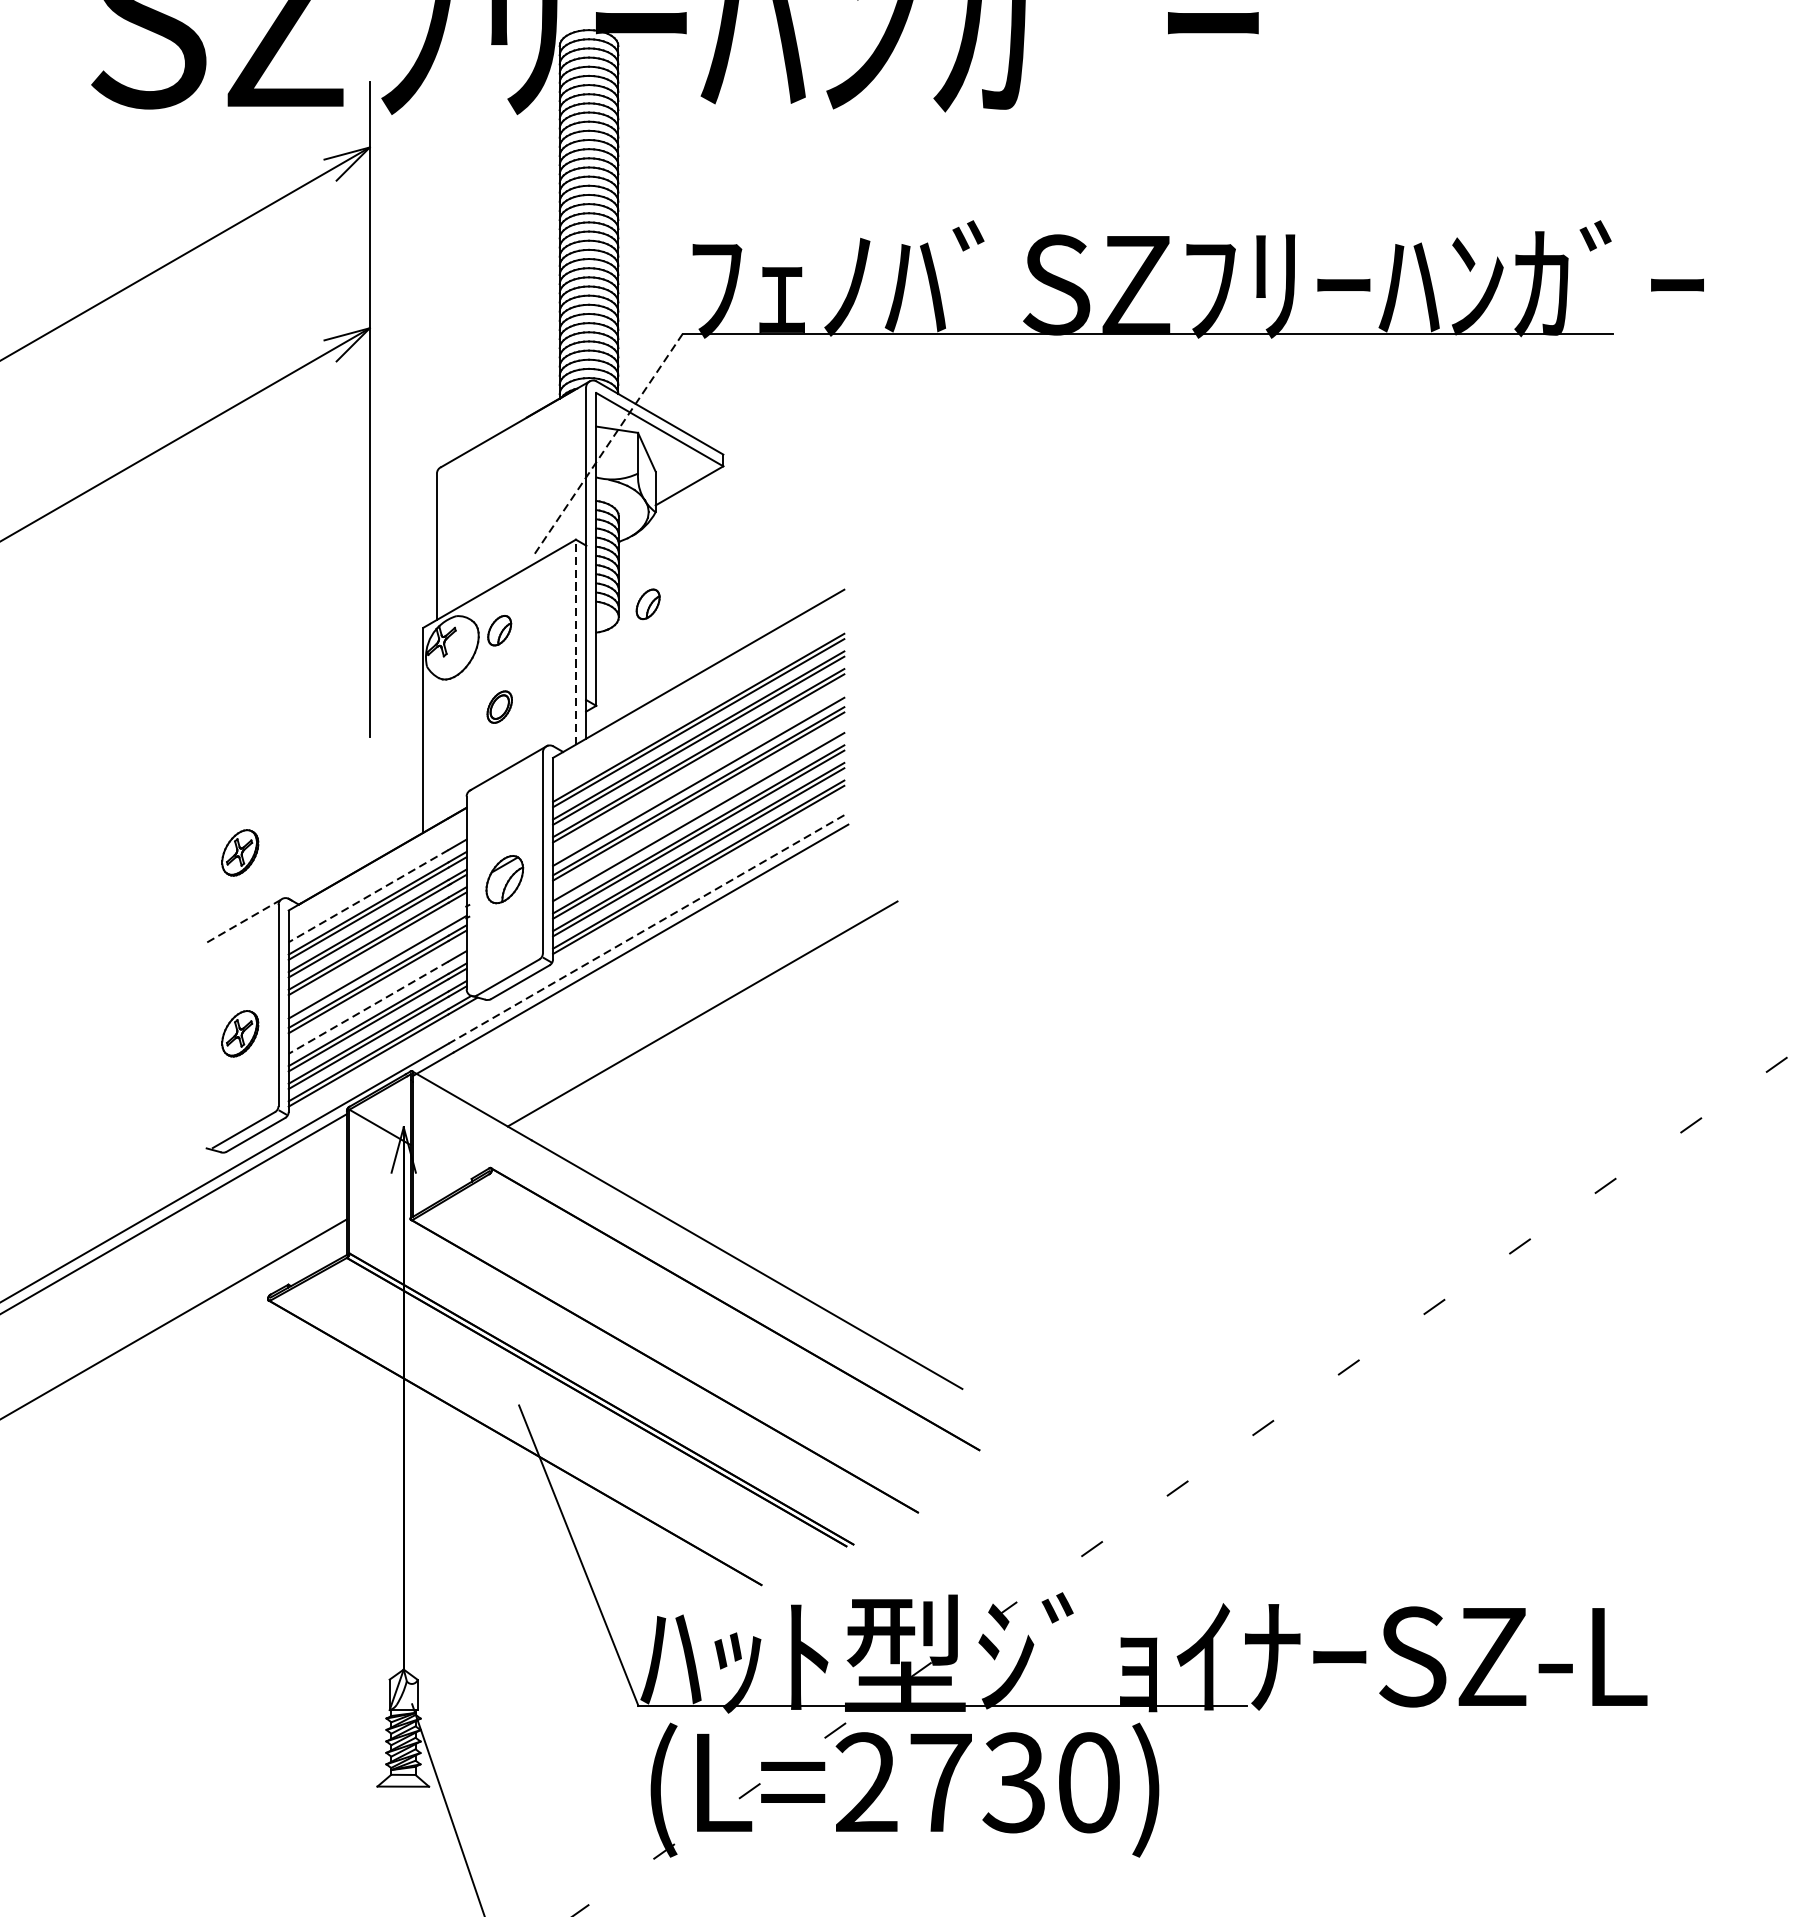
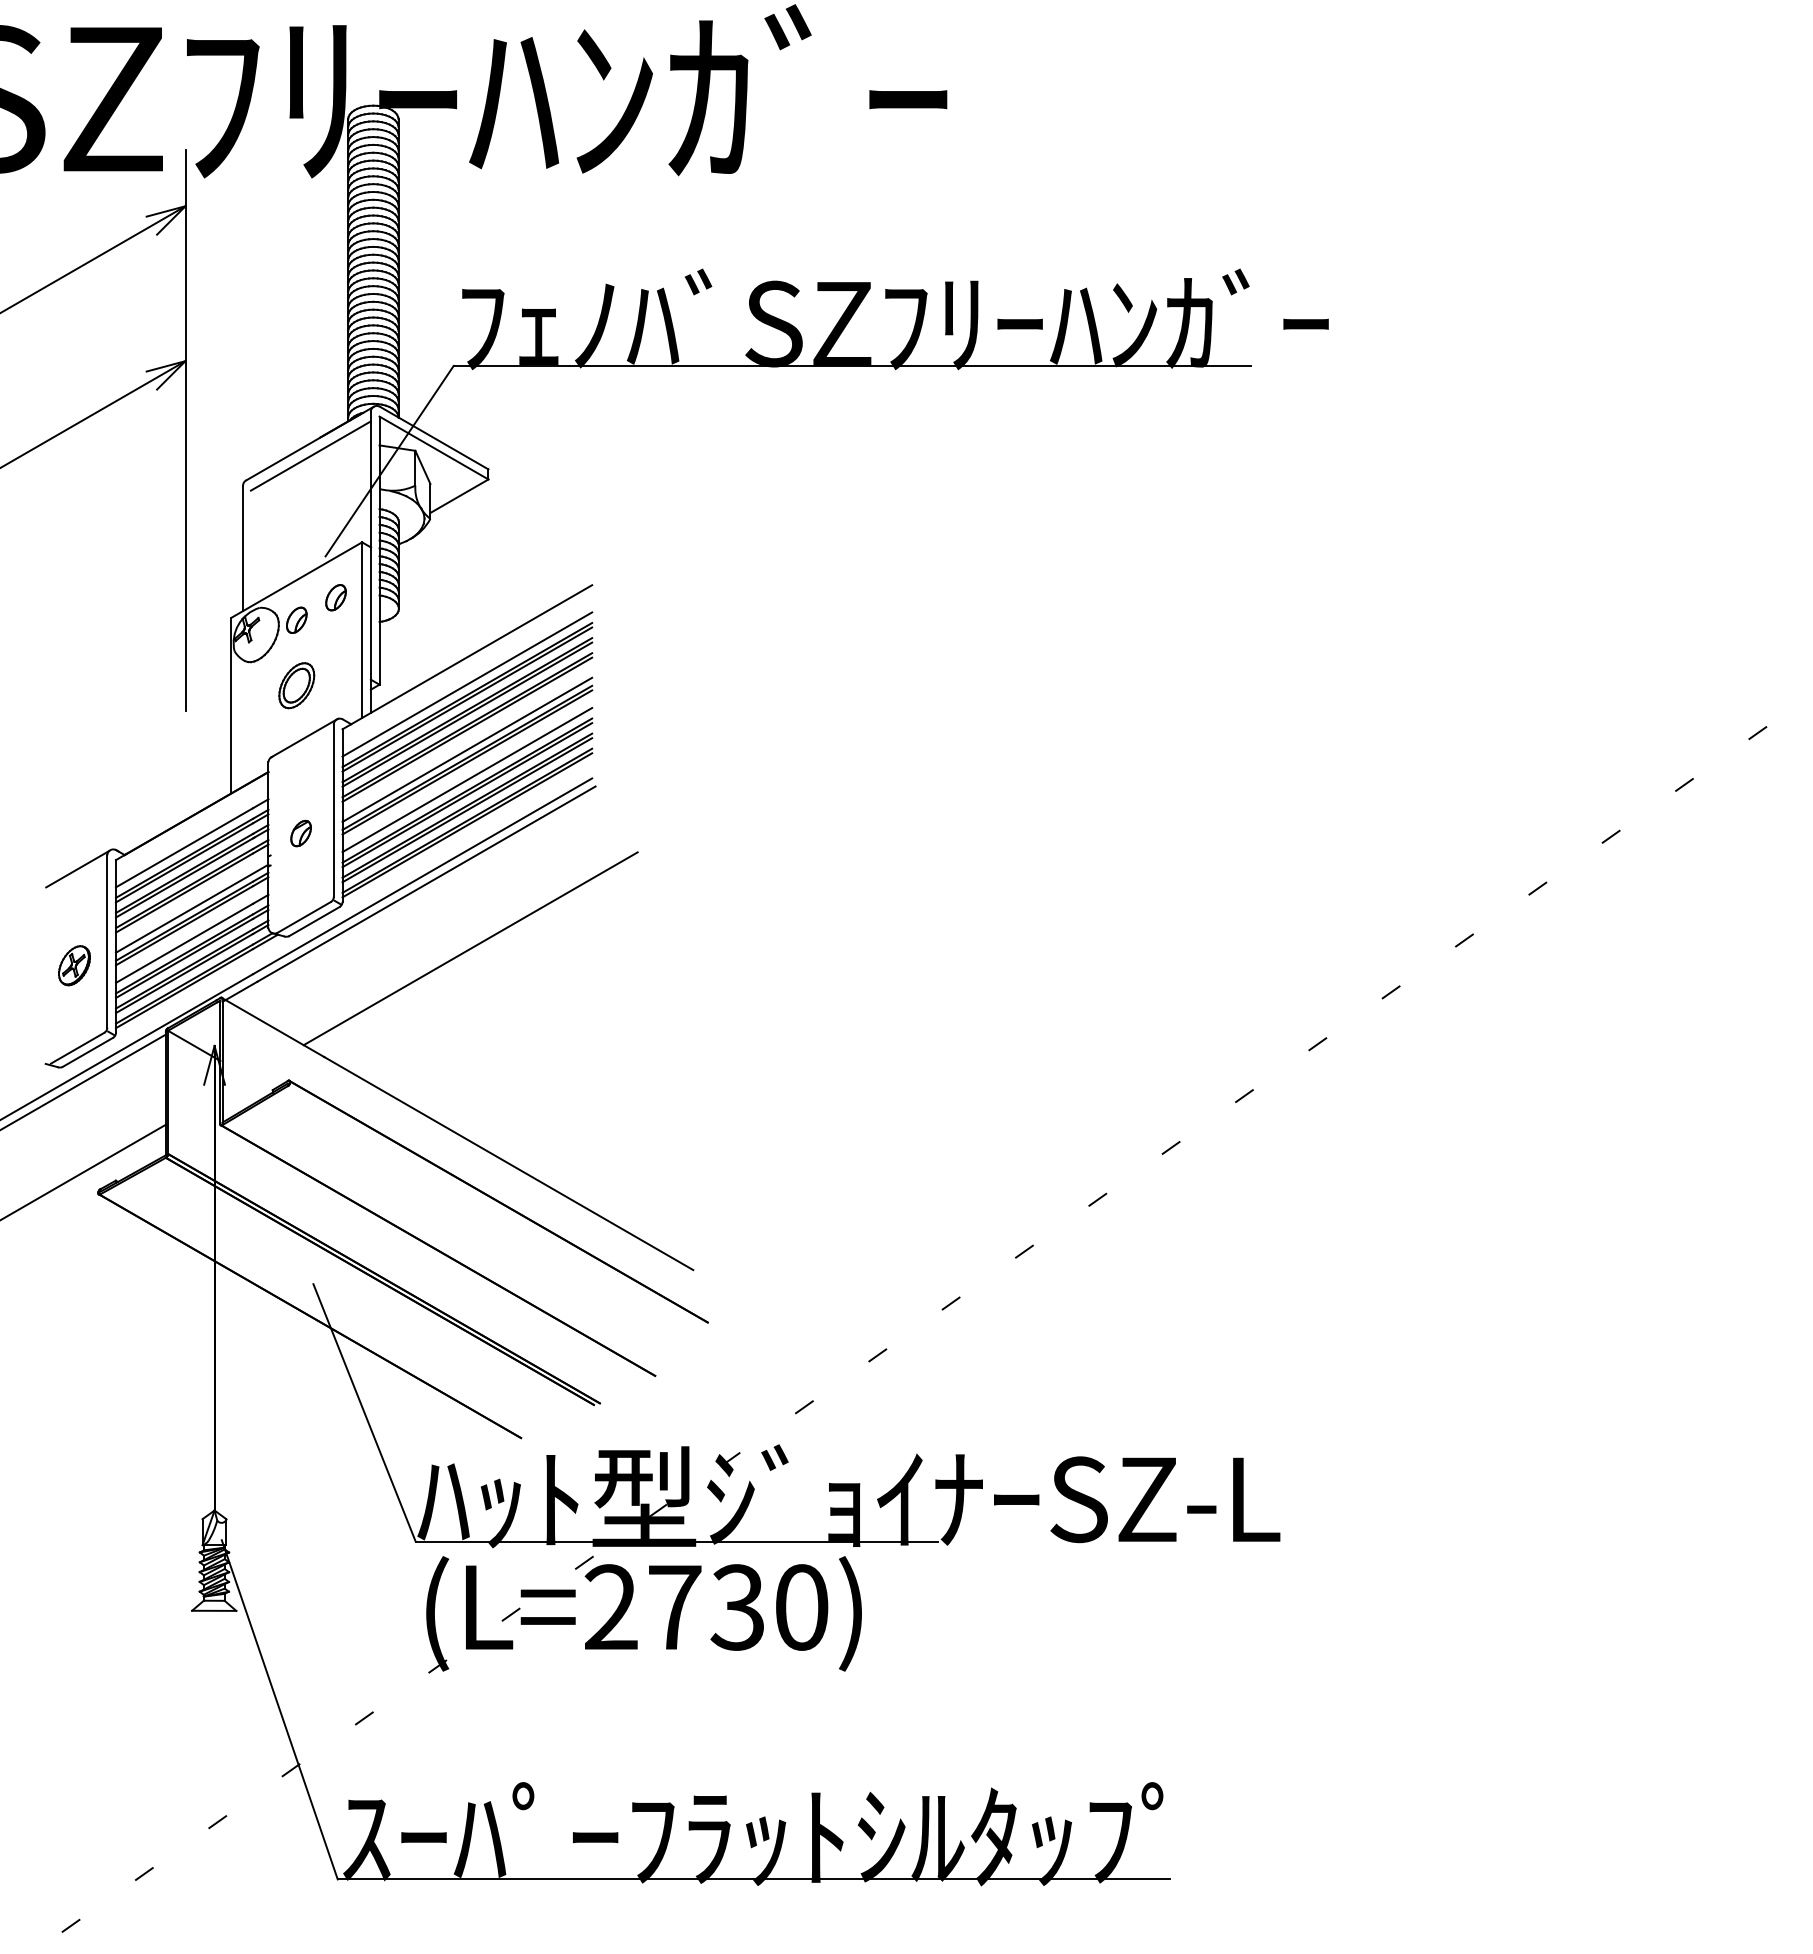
line: (515, 438) -> (310, 455), added
line: (607, 445) -> (389, 461), dashed -> solid
part: (647, 604) -> (335, 597), moved
line: (576, 642) -> (362, 630), dashed -> solid
line: (698, 705) -> (467, 684), added
part: (499, 706) -> (296, 685), size x1.67
part: (240, 852) -> (74, 810), removed
part: (504, 879) -> (300, 833), size x0.62
line: (368, 896) -> (184, 848), dashed -> solid
line: (244, 920) -> (78, 868), dashed -> solid
line: (646, 929) -> (422, 876), dashed -> solid
line: (368, 1007) -> (184, 943), dashed -> solid

